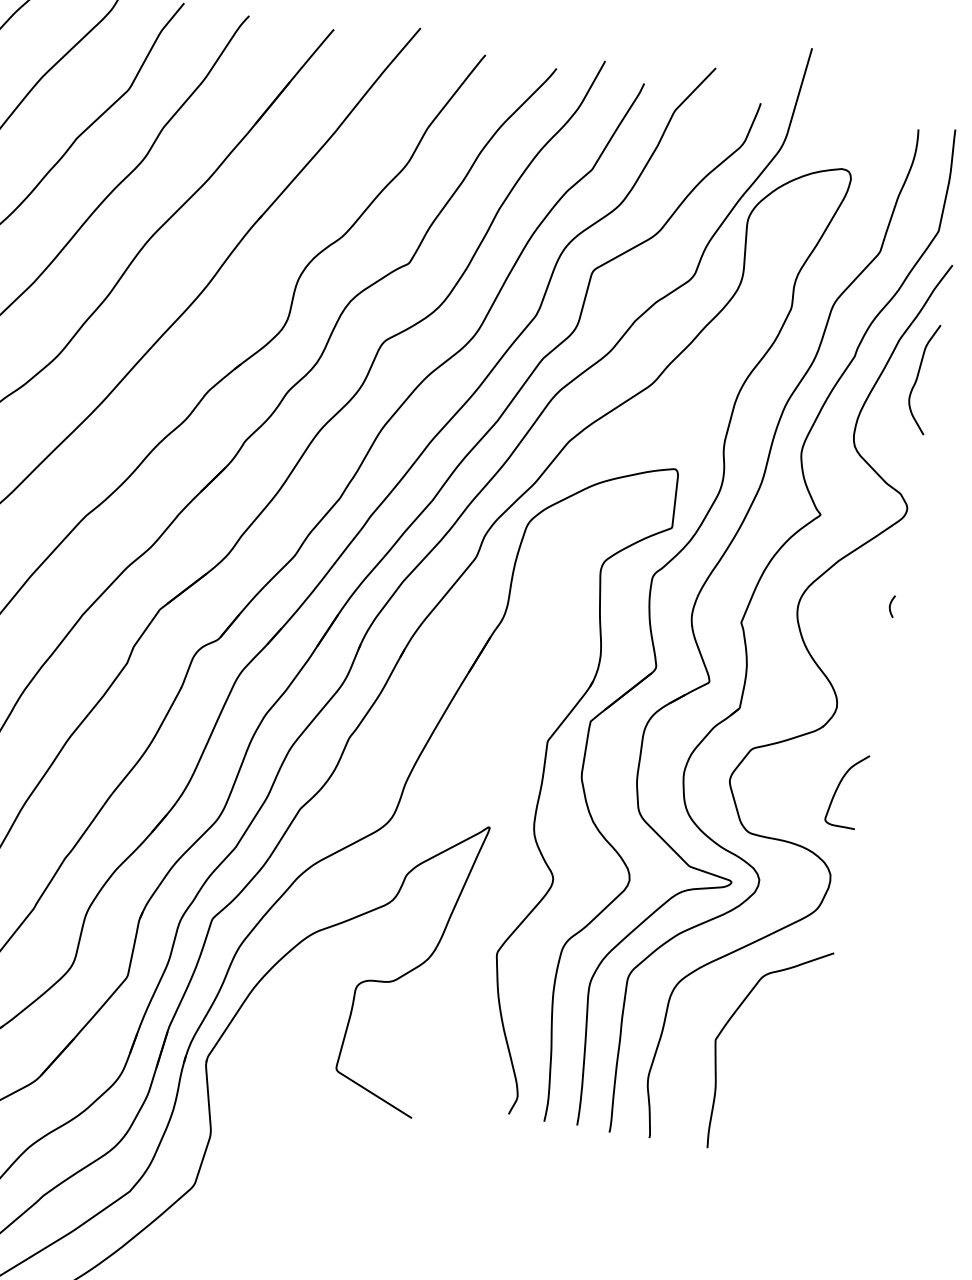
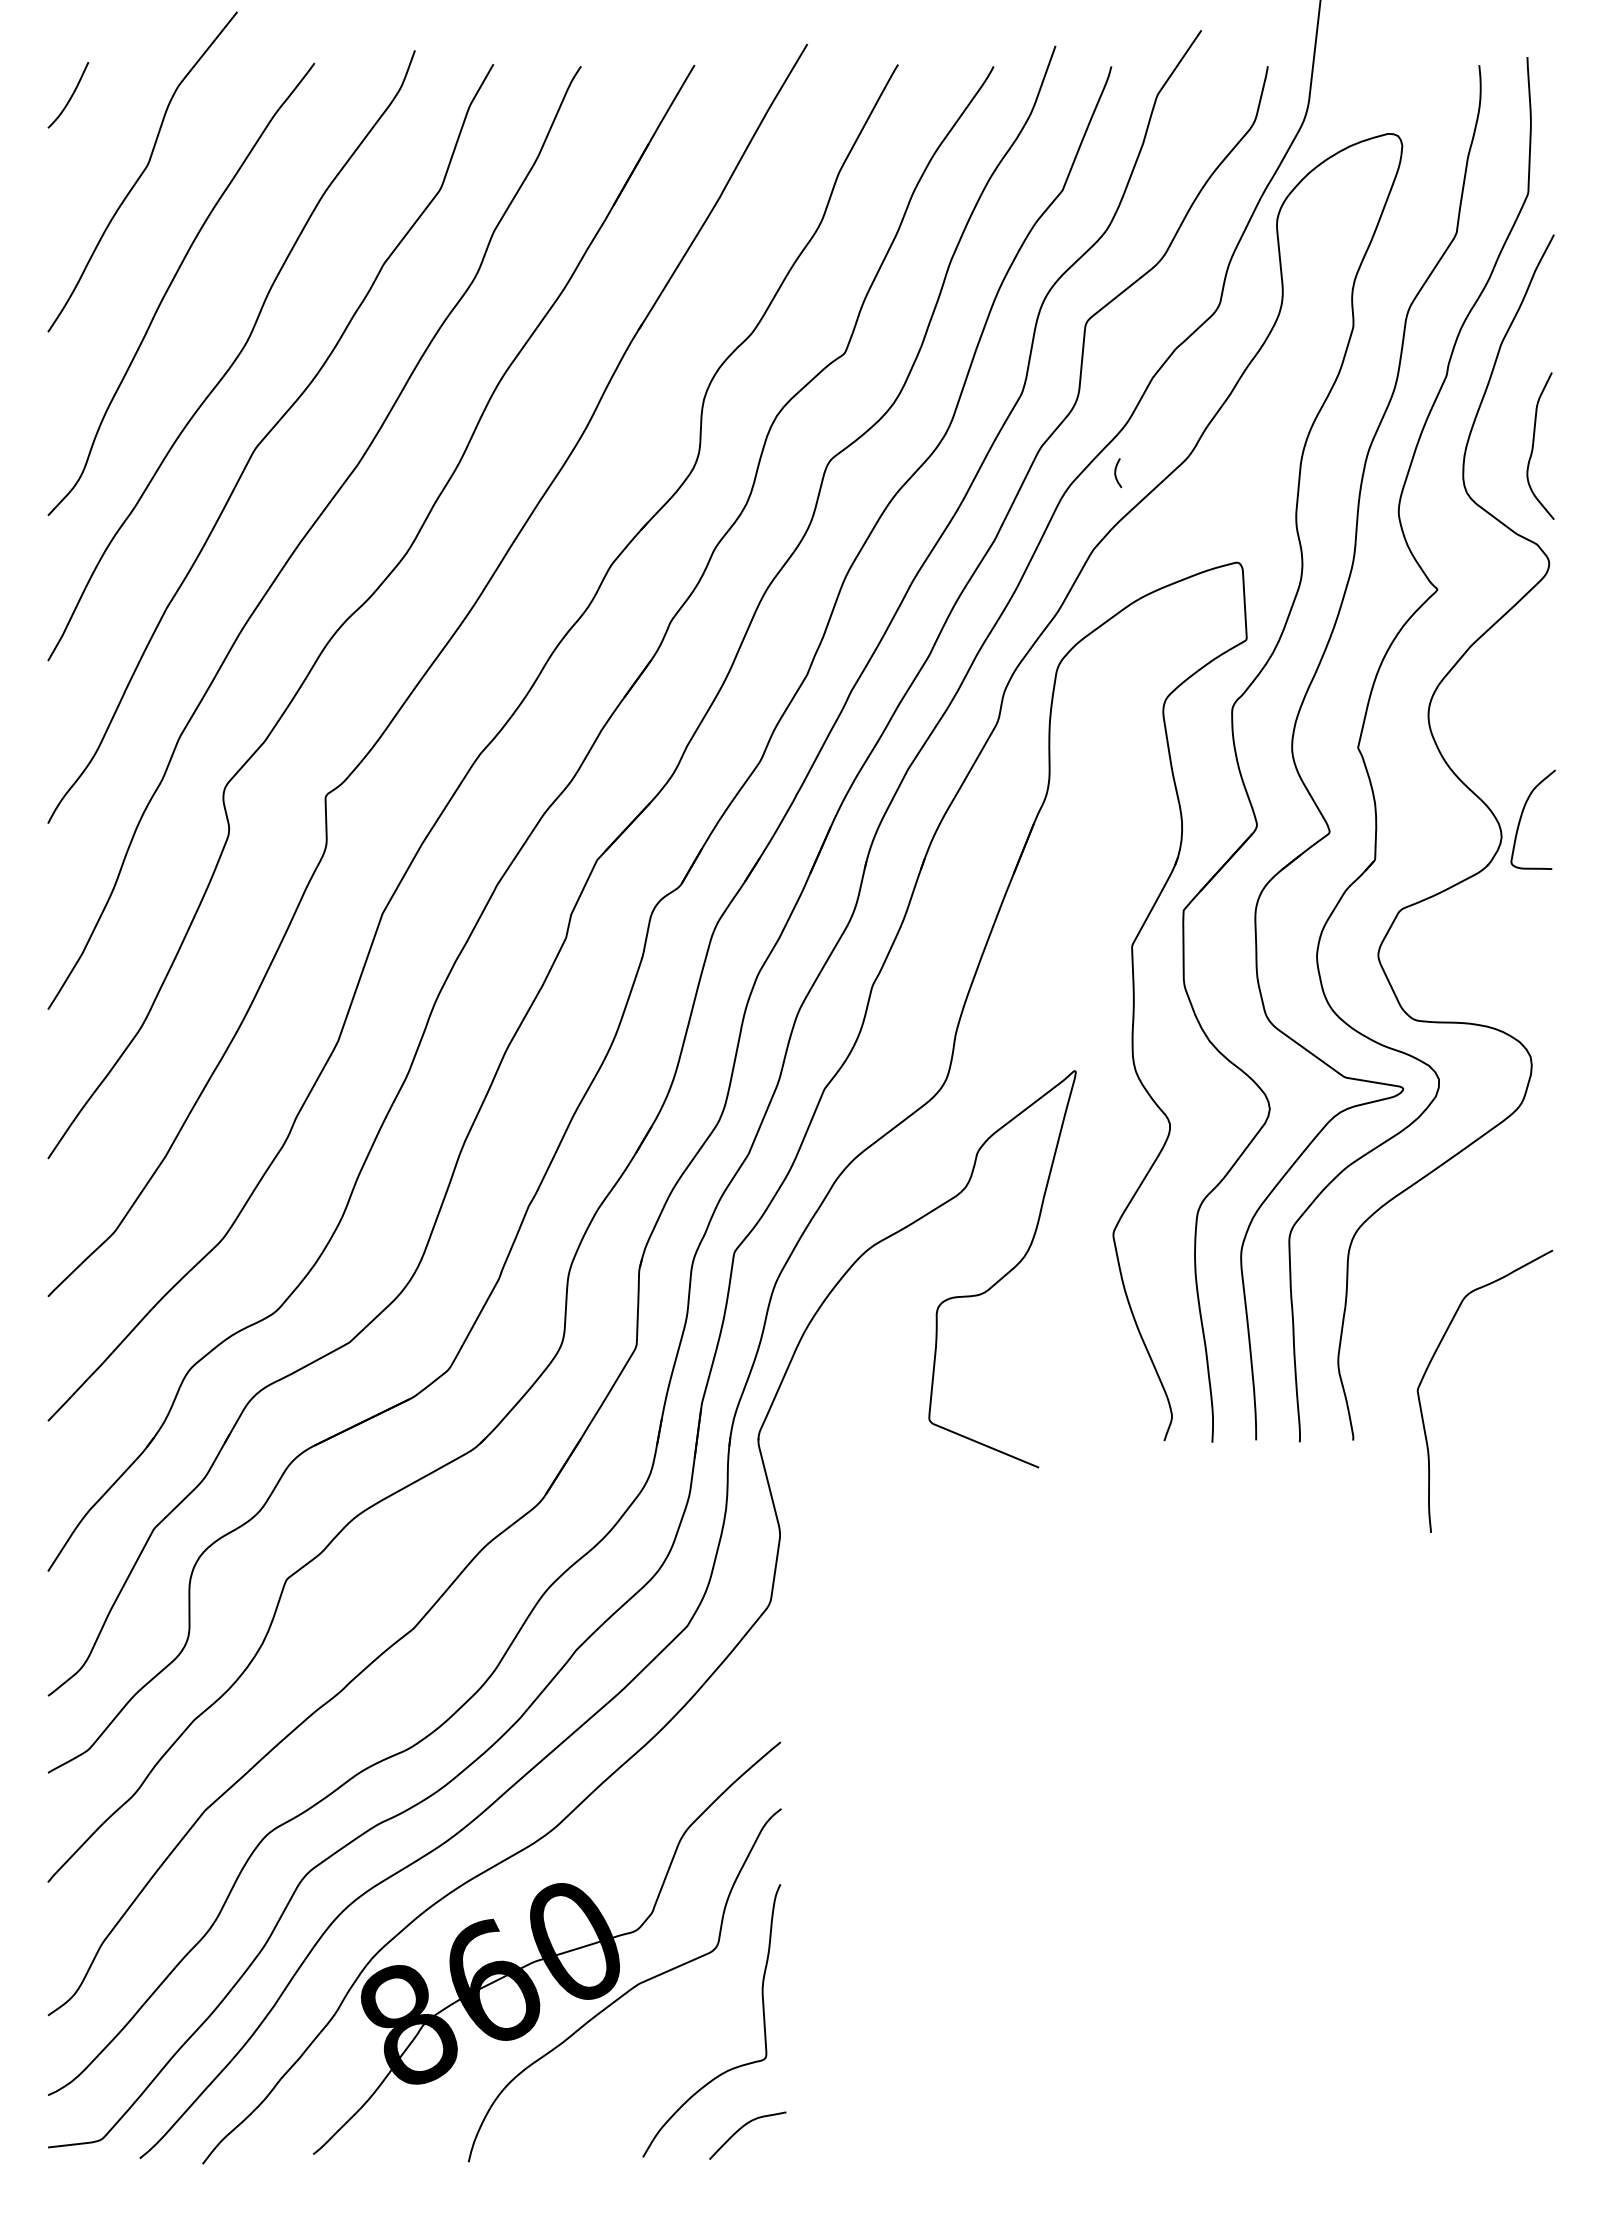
curve: (918, 375) -> (1534, 443), moved
curve: (890, 605) -> (1116, 472), moved
curve: (839, 785) -> (1522, 815), moved
curve: (728, 1022) -> (1430, 1364), moved

